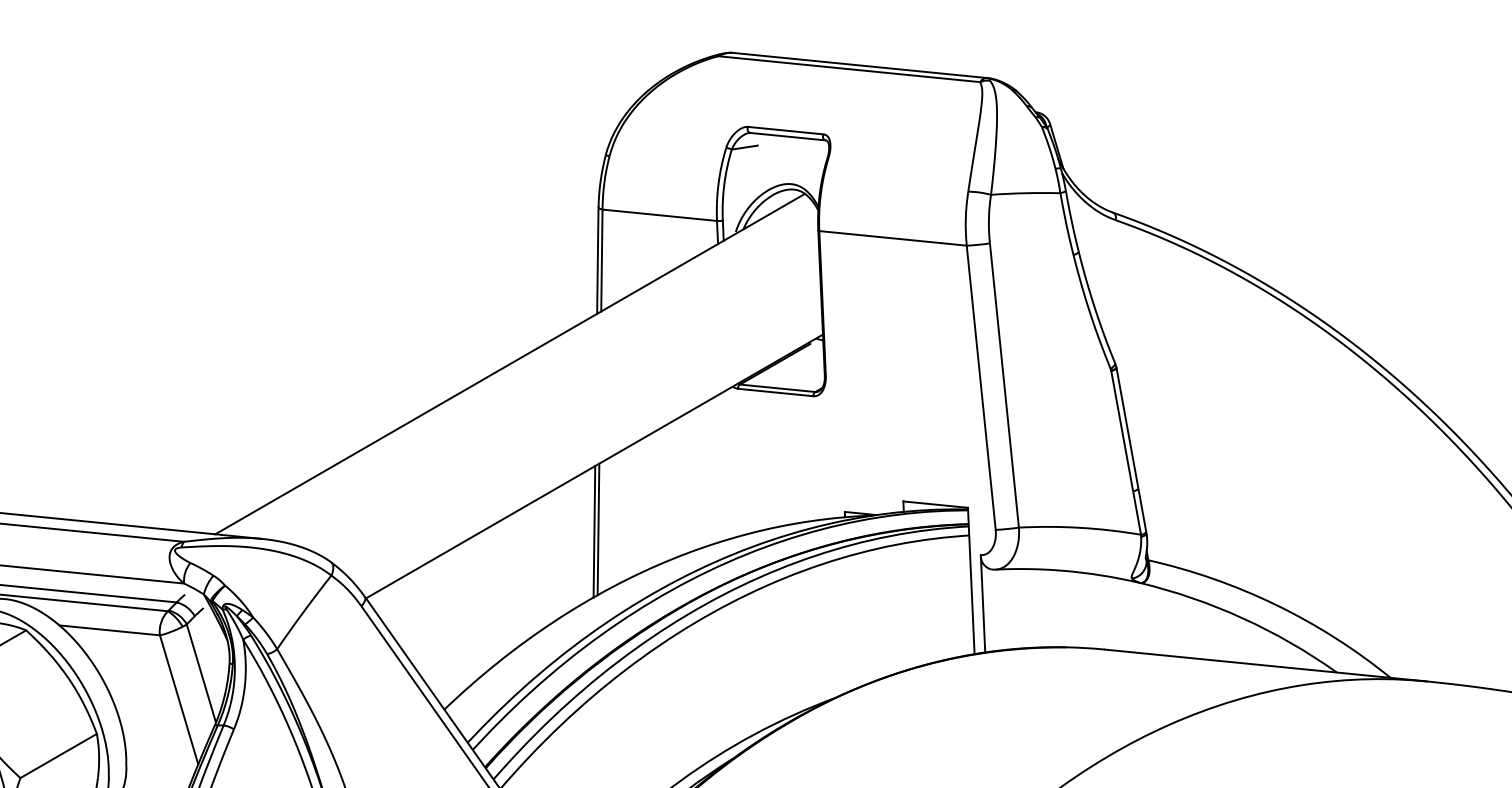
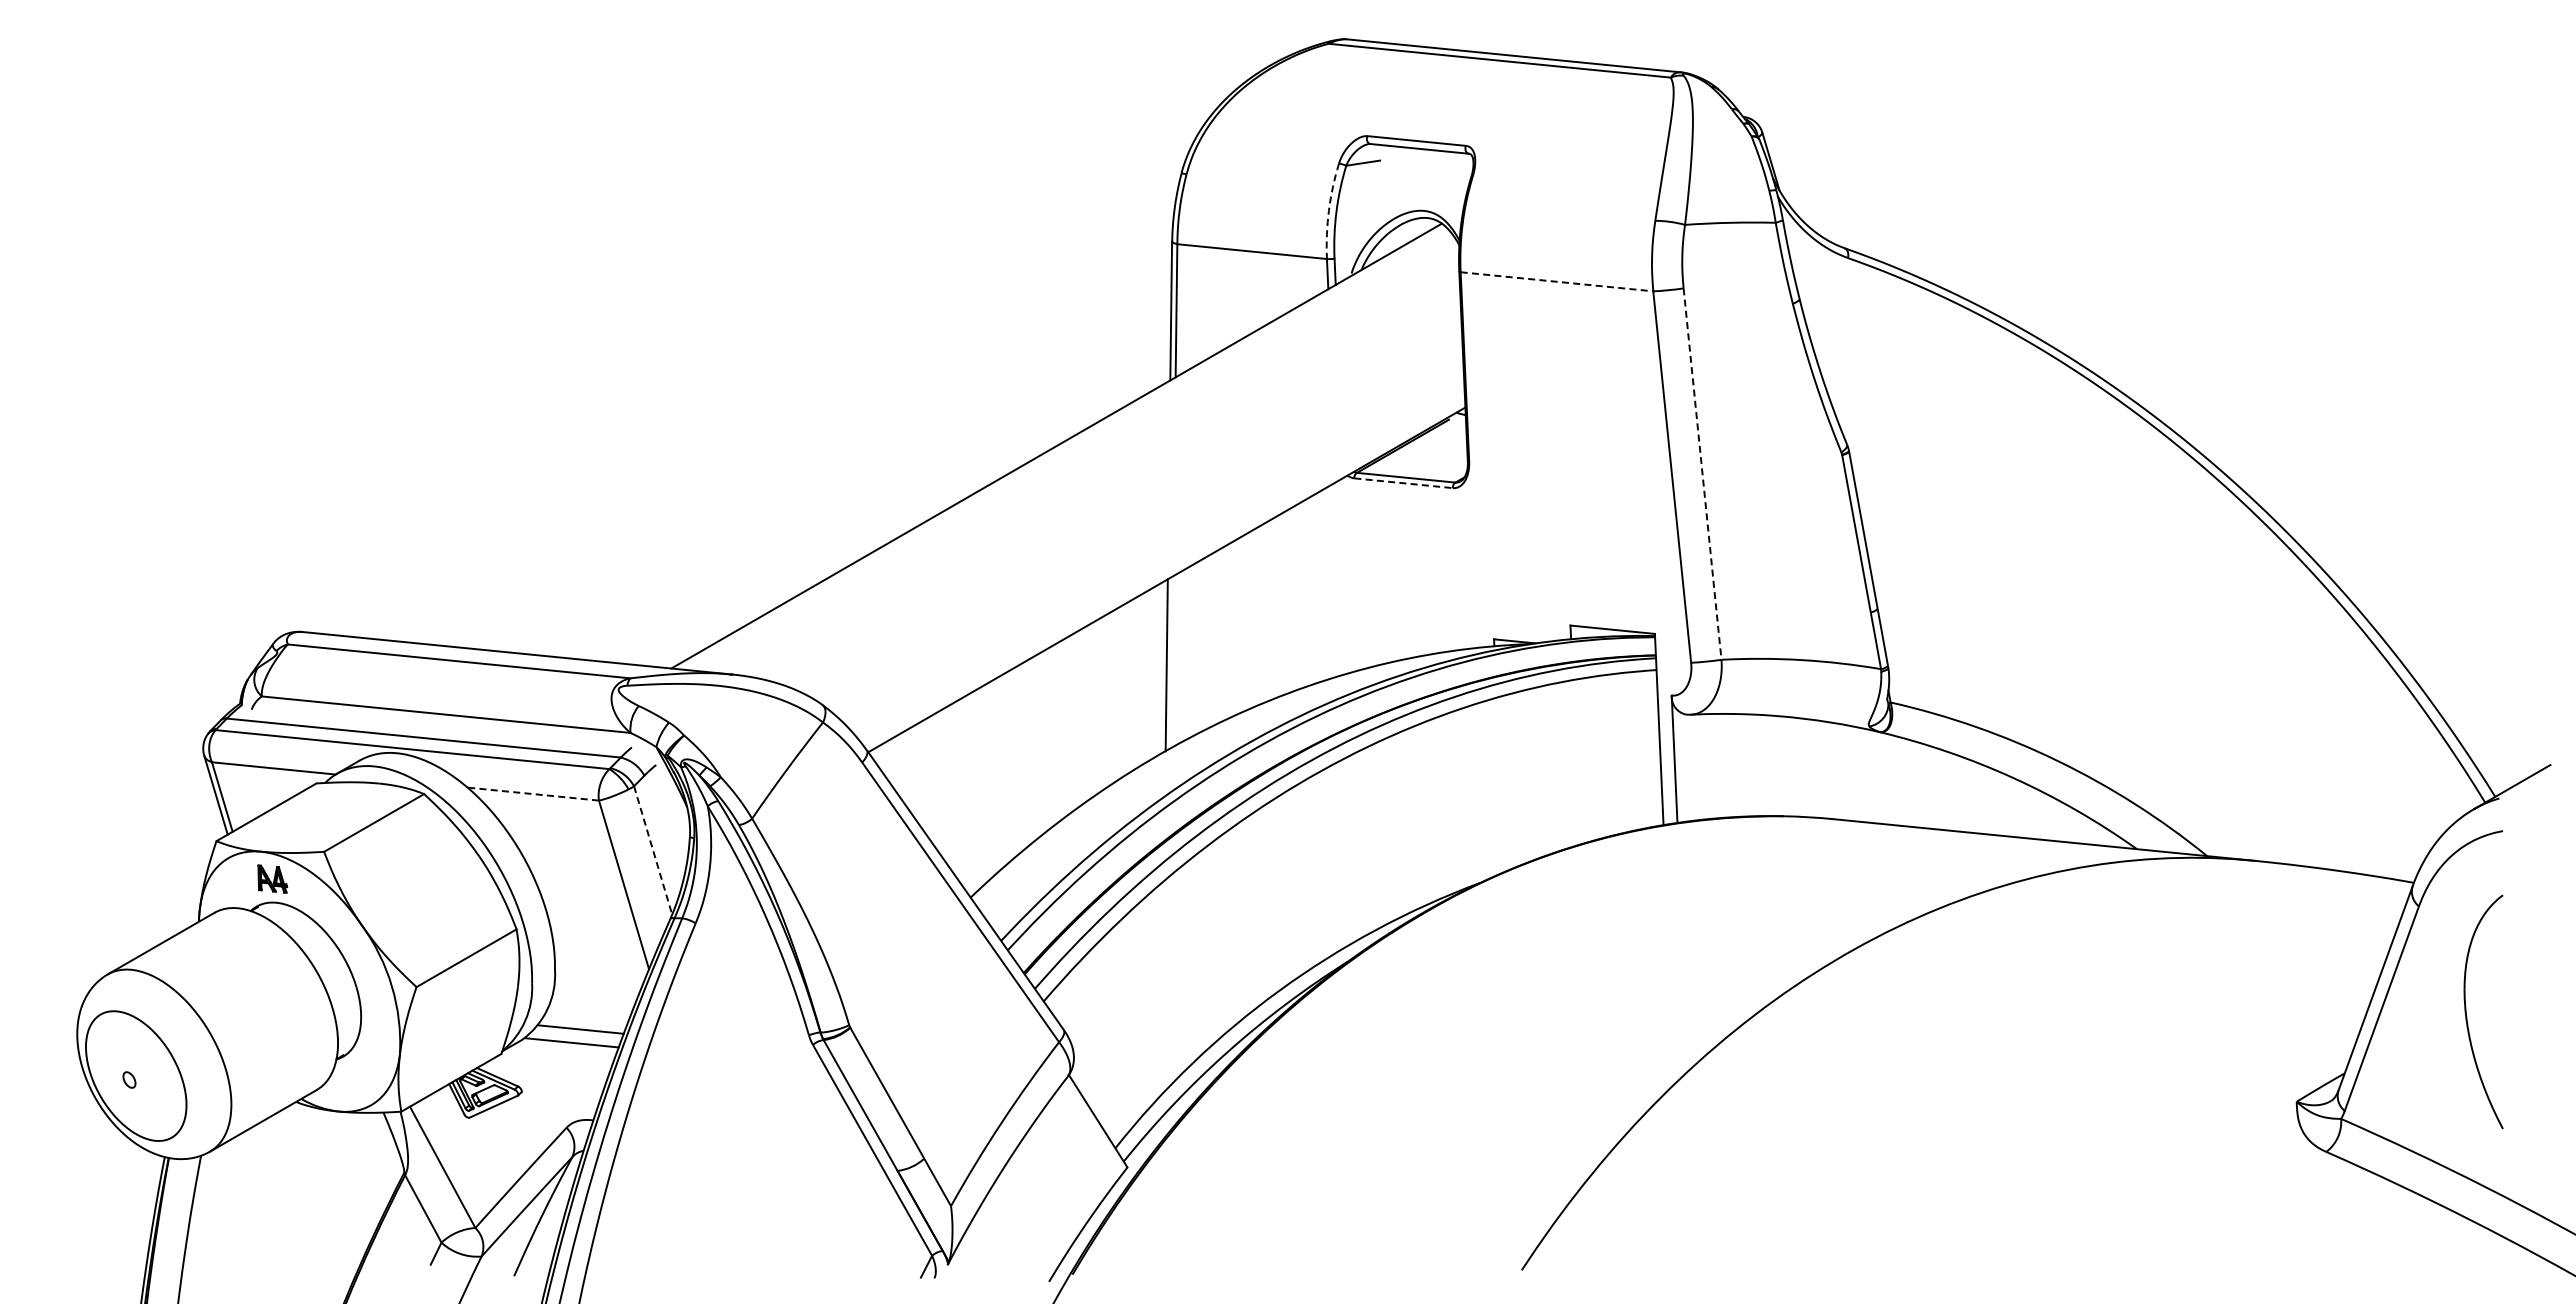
arc: (718, 183) -> (1328, 210), solid -> dashed
line: (892, 238) -> (1556, 281), solid -> dashed
line: (1004, 385) -> (1702, 474), solid -> dashed
line: (776, 392) -> (1404, 483), solid -> dashed
line: (598, 529) -> (1171, 662), removed
line: (109, 630) -> (533, 794), solid -> dashed
line: (201, 673) -> (653, 850), solid -> dashed

